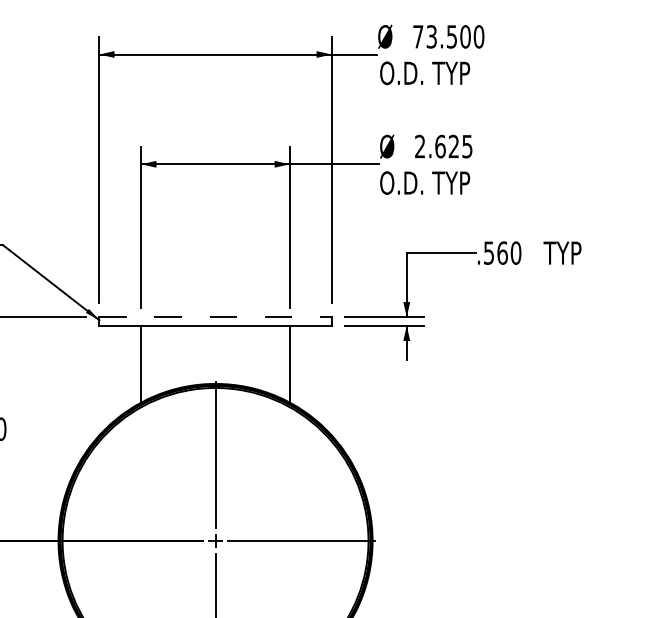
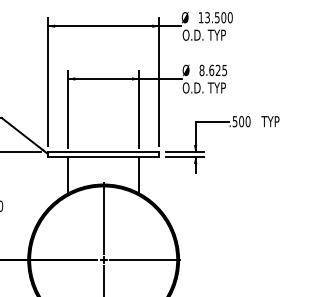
text: (417, 36) -> (200, 17), 73.500 -> 13.500
text: (419, 146) -> (201, 70), 2.625 -> 8.625
text: (502, 252) -> (241, 121), .560 -> .500
line: (215, 317) -> (103, 152), dashed -> solid

